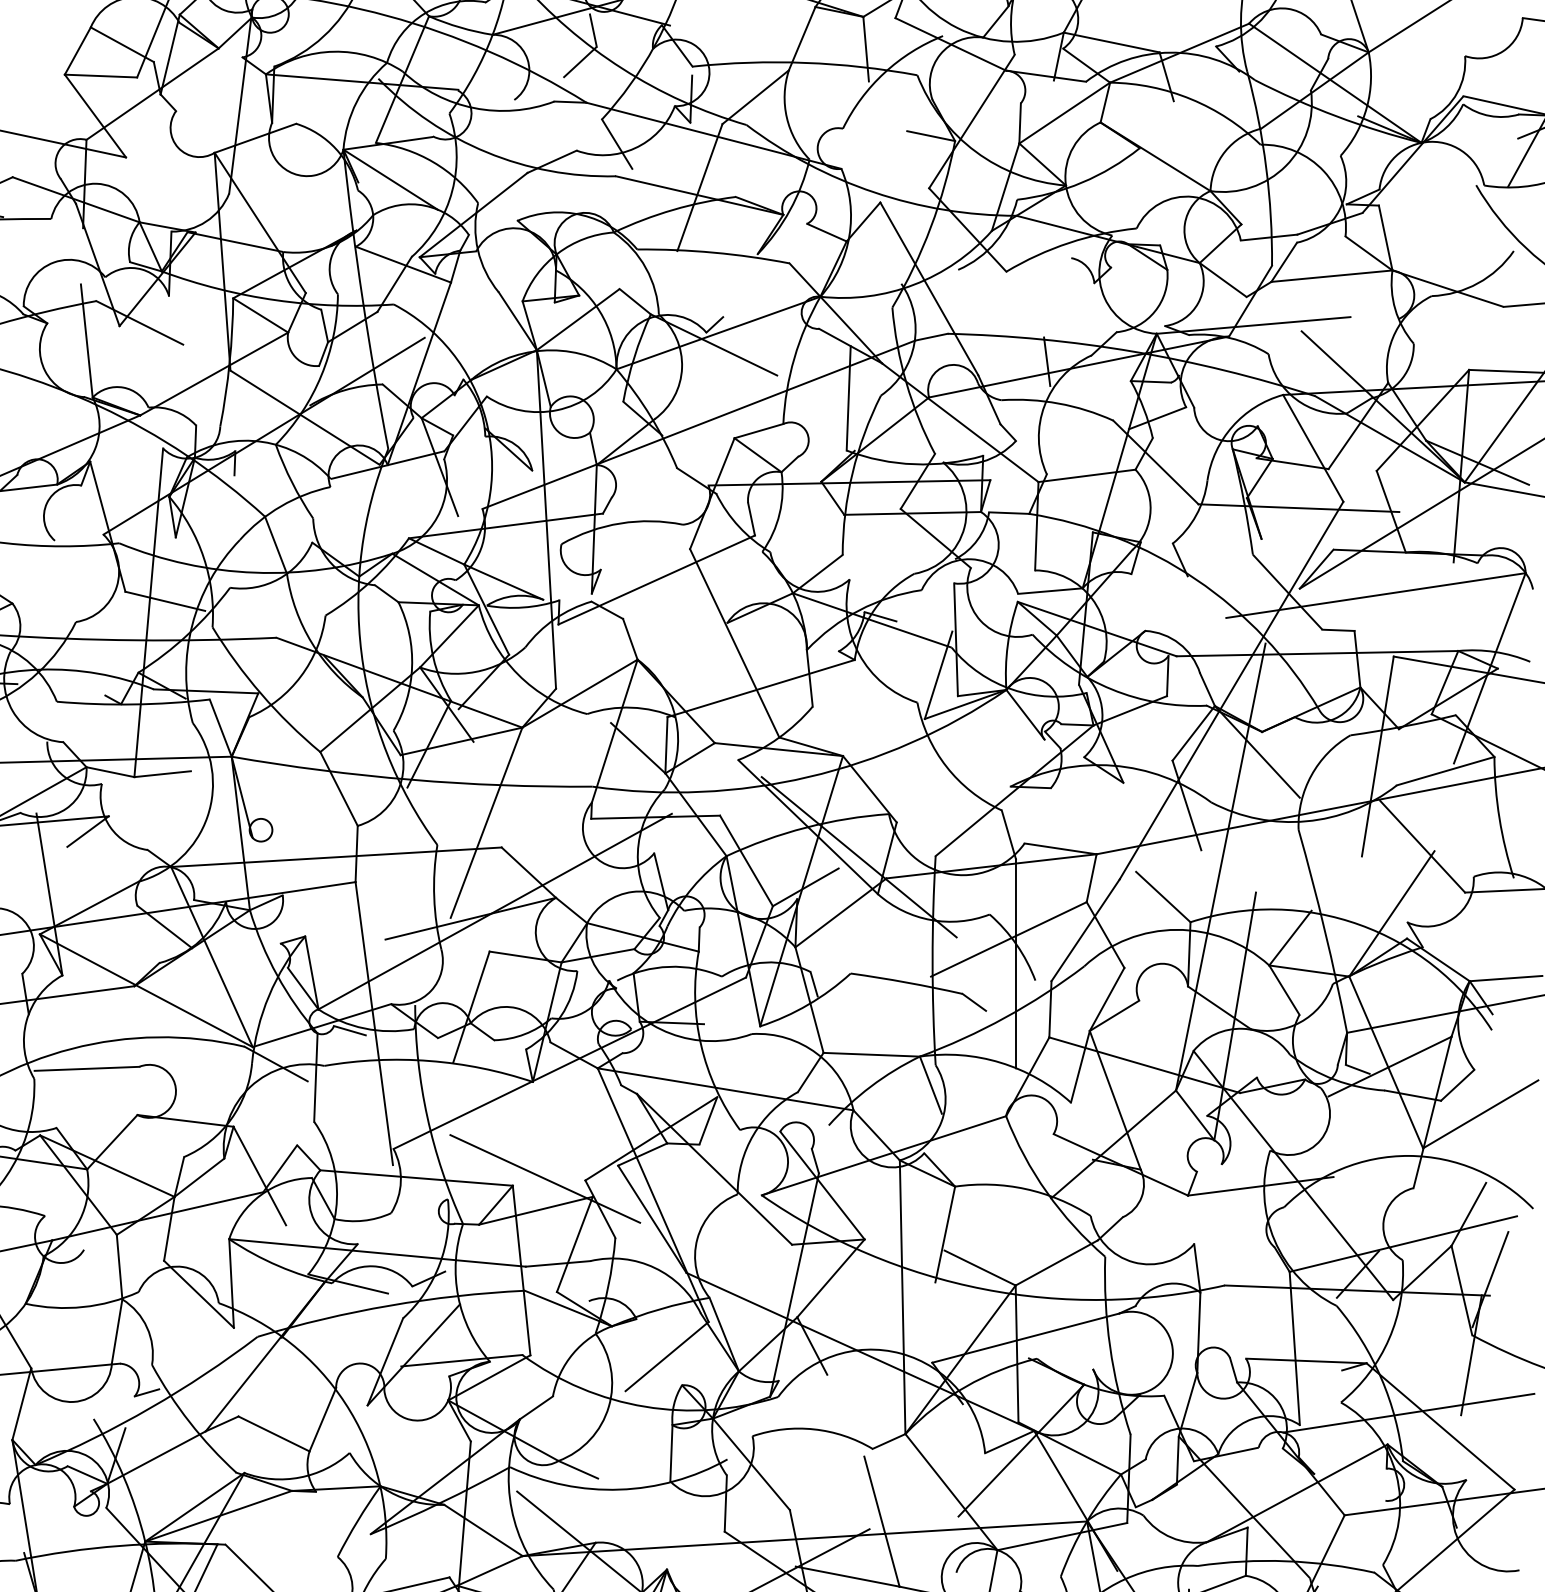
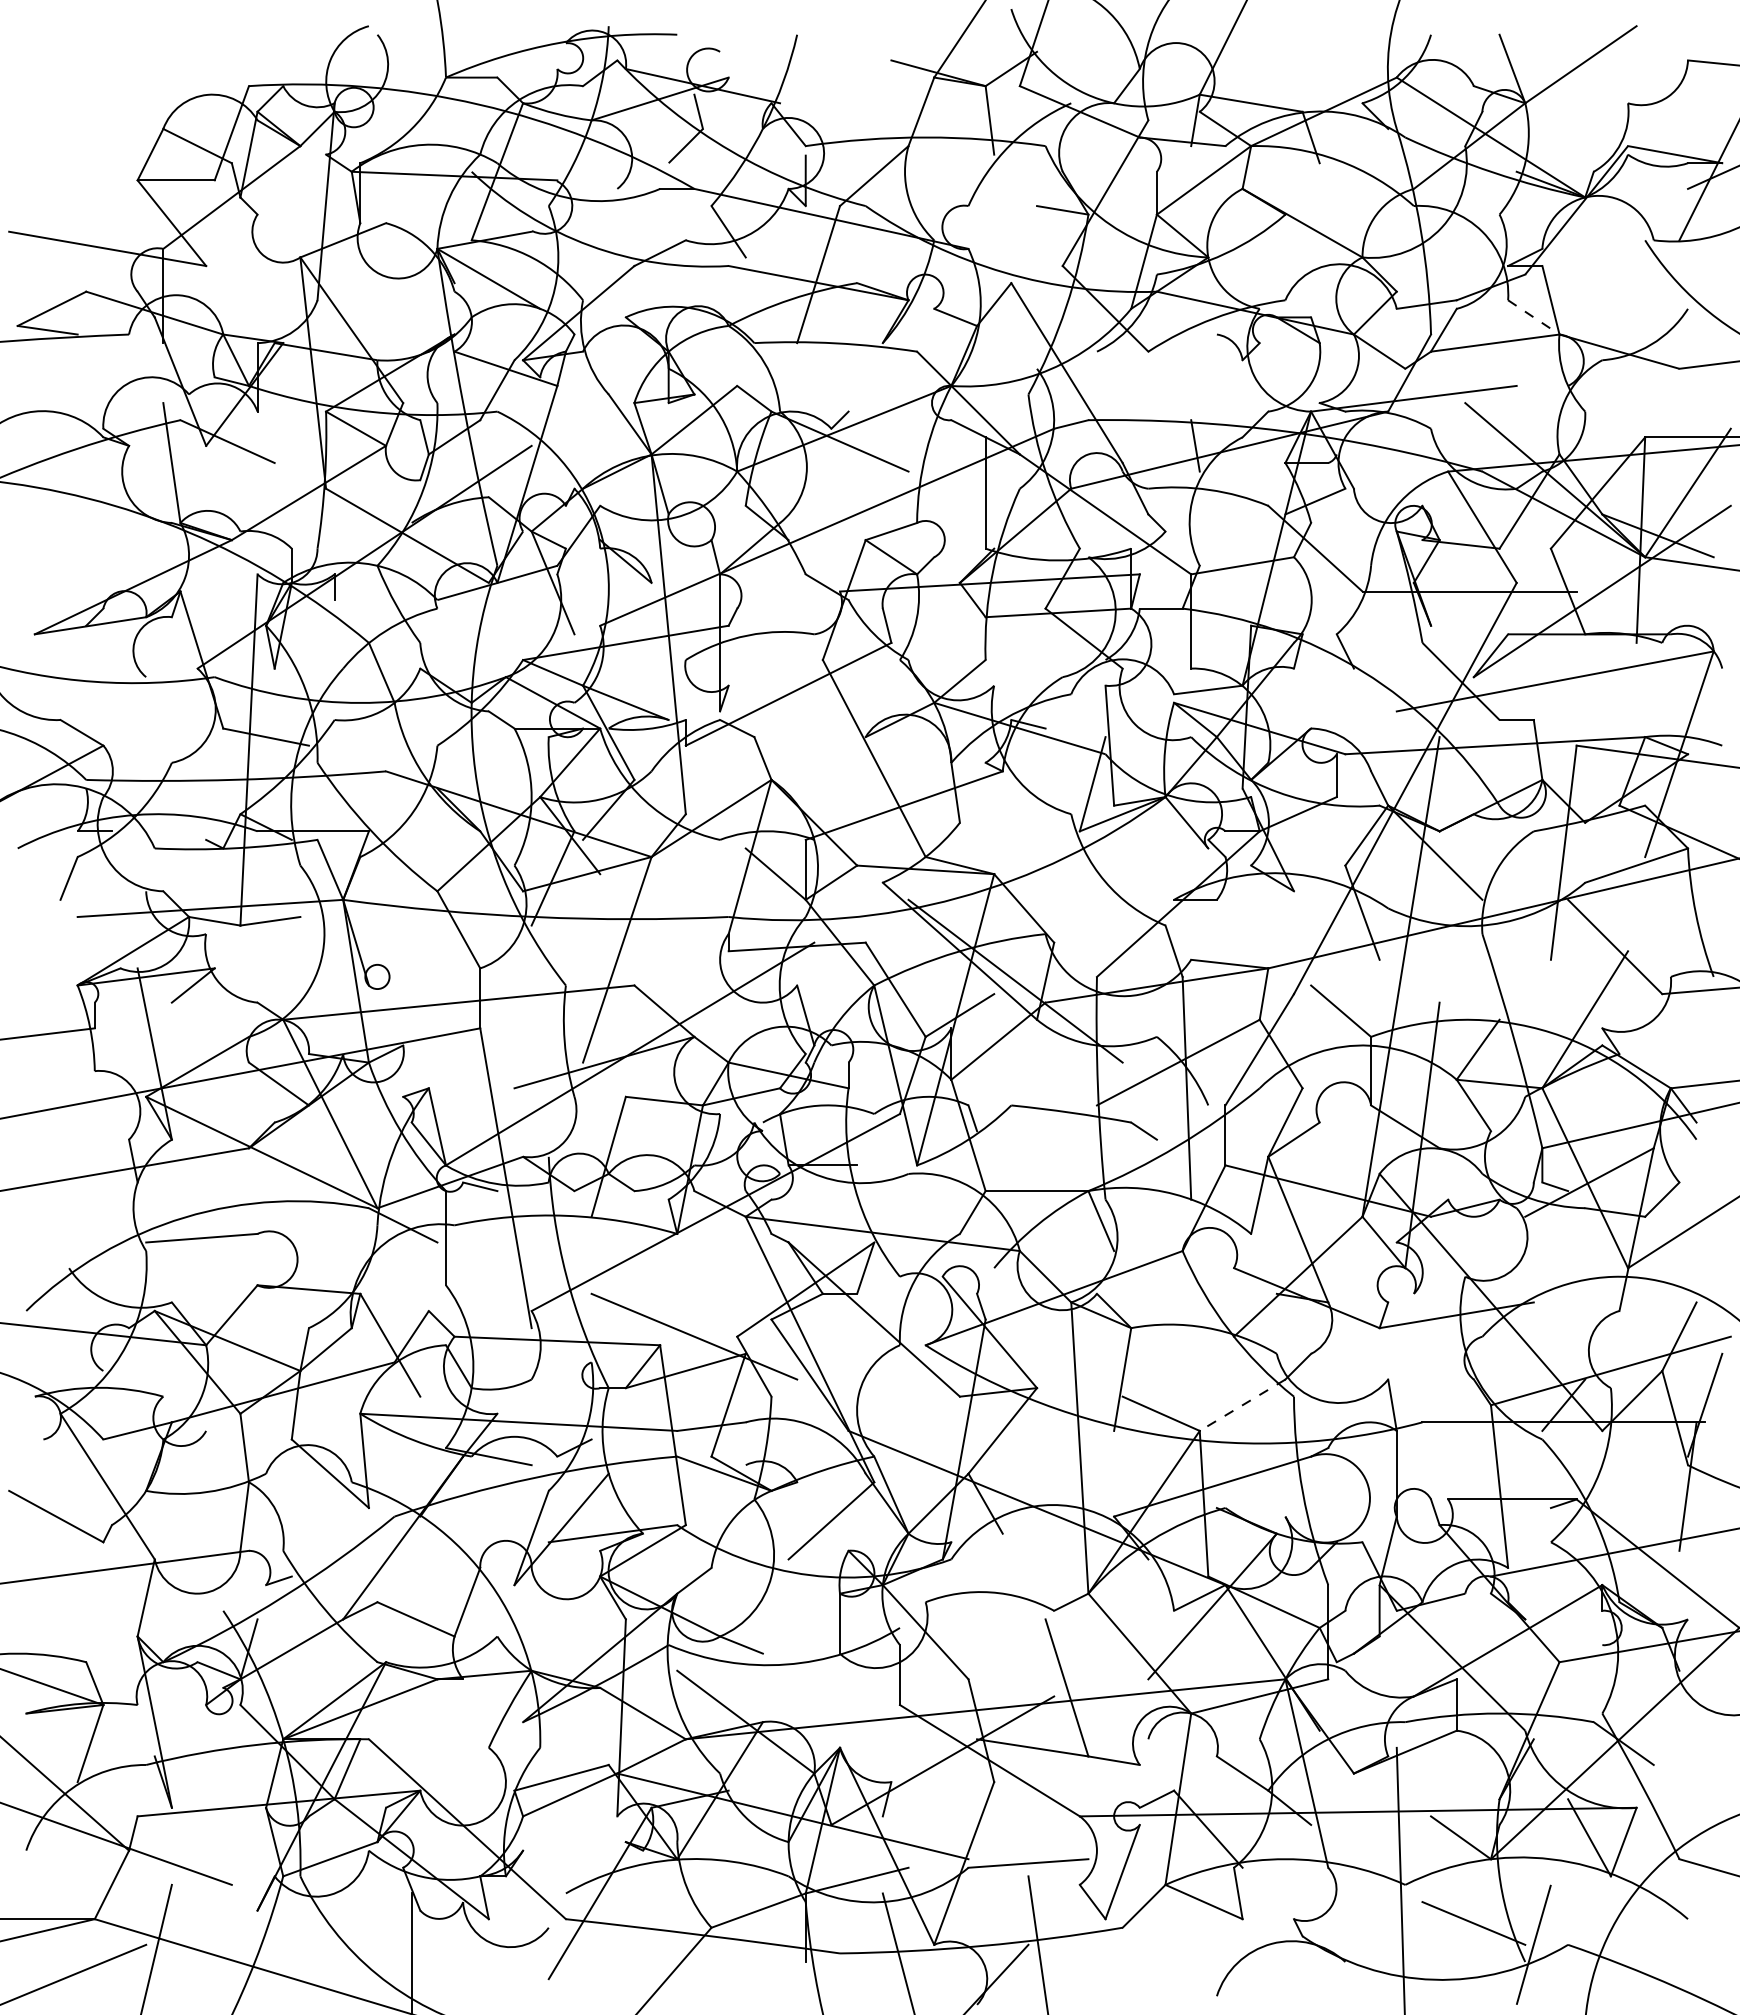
line: (1368, 253) -> (1533, 317), solid -> dashed
line: (1056, 1263) -> (1242, 1405), solid -> dashed

